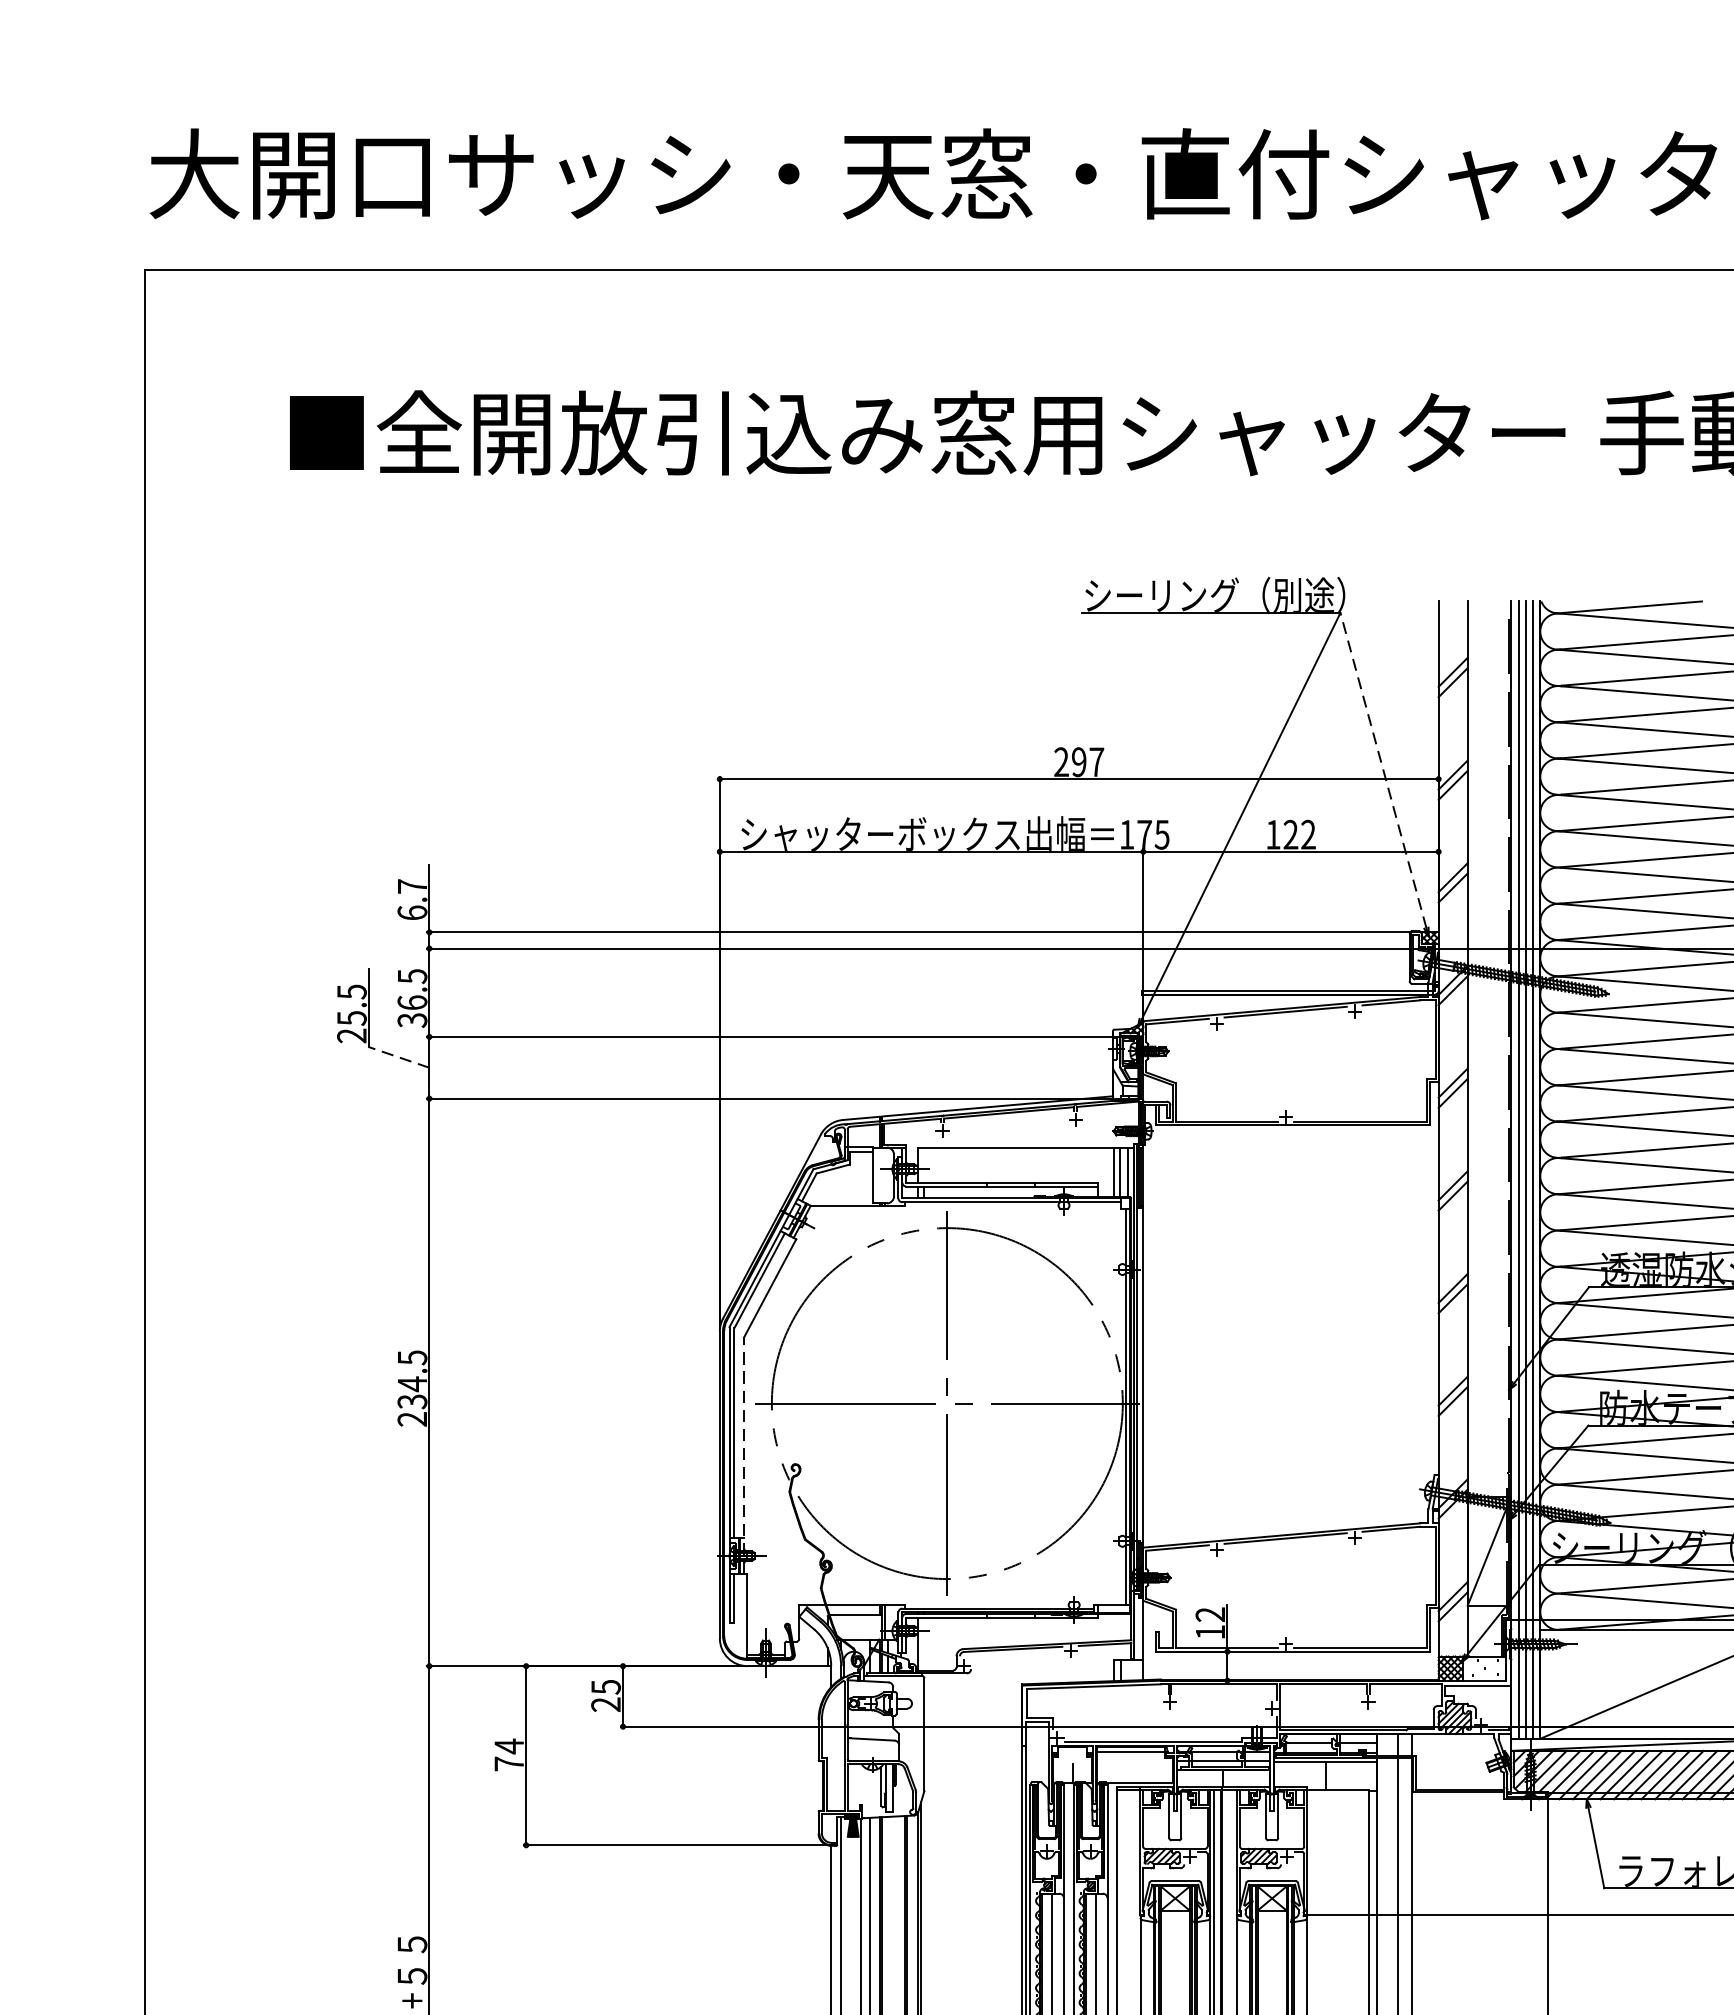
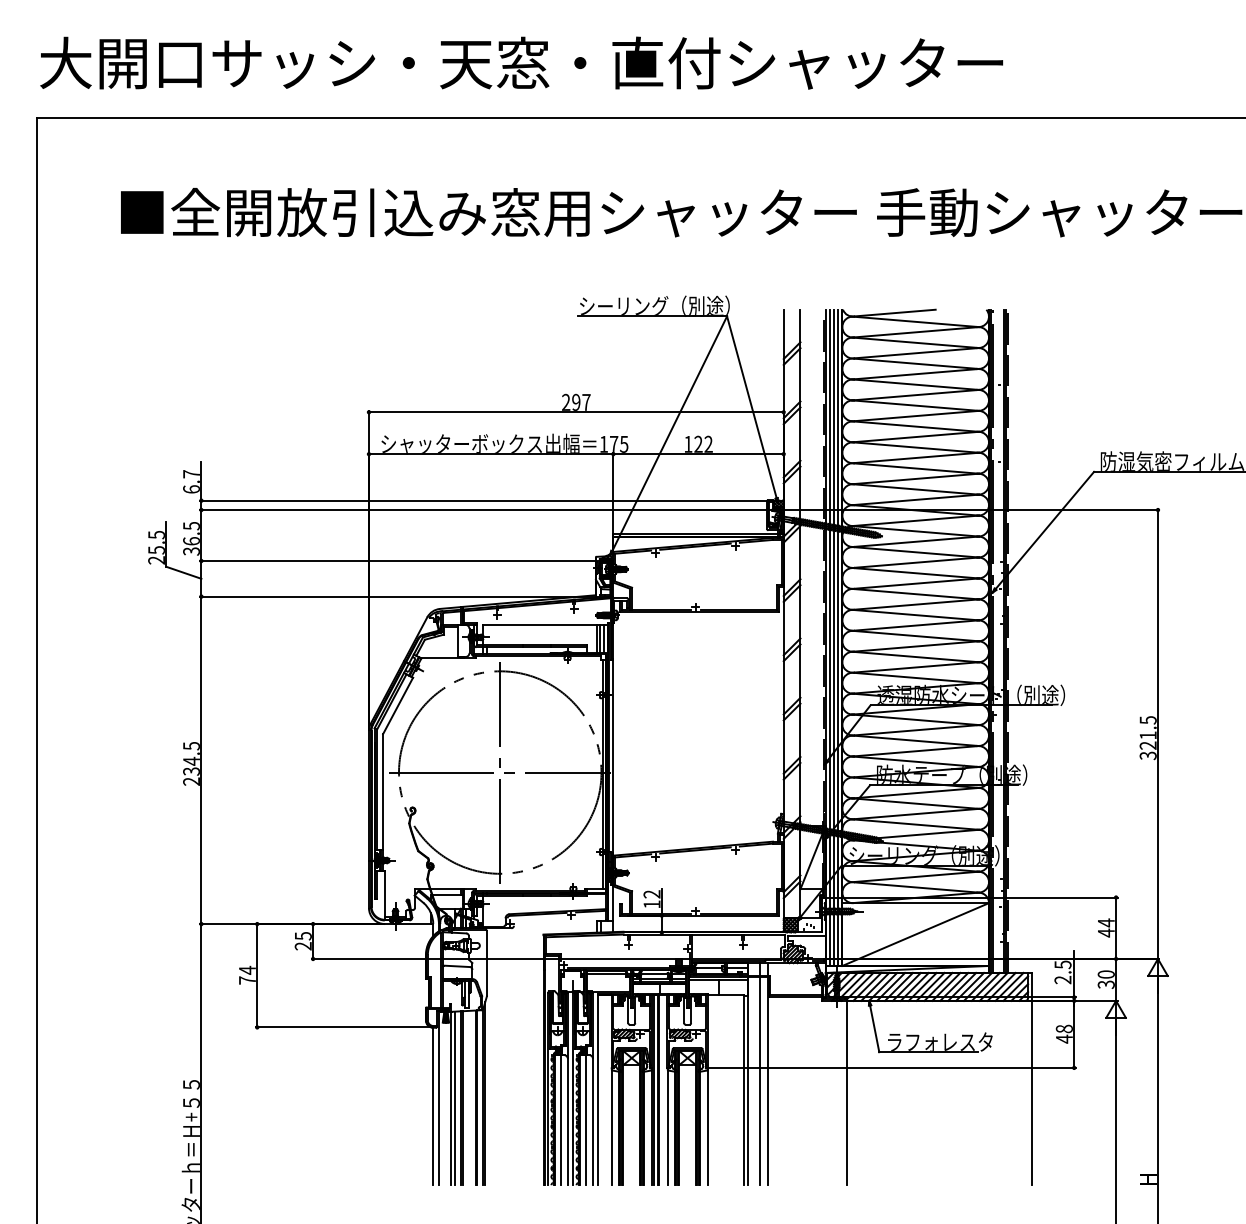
line: (1382, 769) -> (751, 406), dashed -> solid
line: (398, 1056) -> (183, 572), dashed -> solid
line: (745, 1455) -> (383, 802), dashed -> solid

